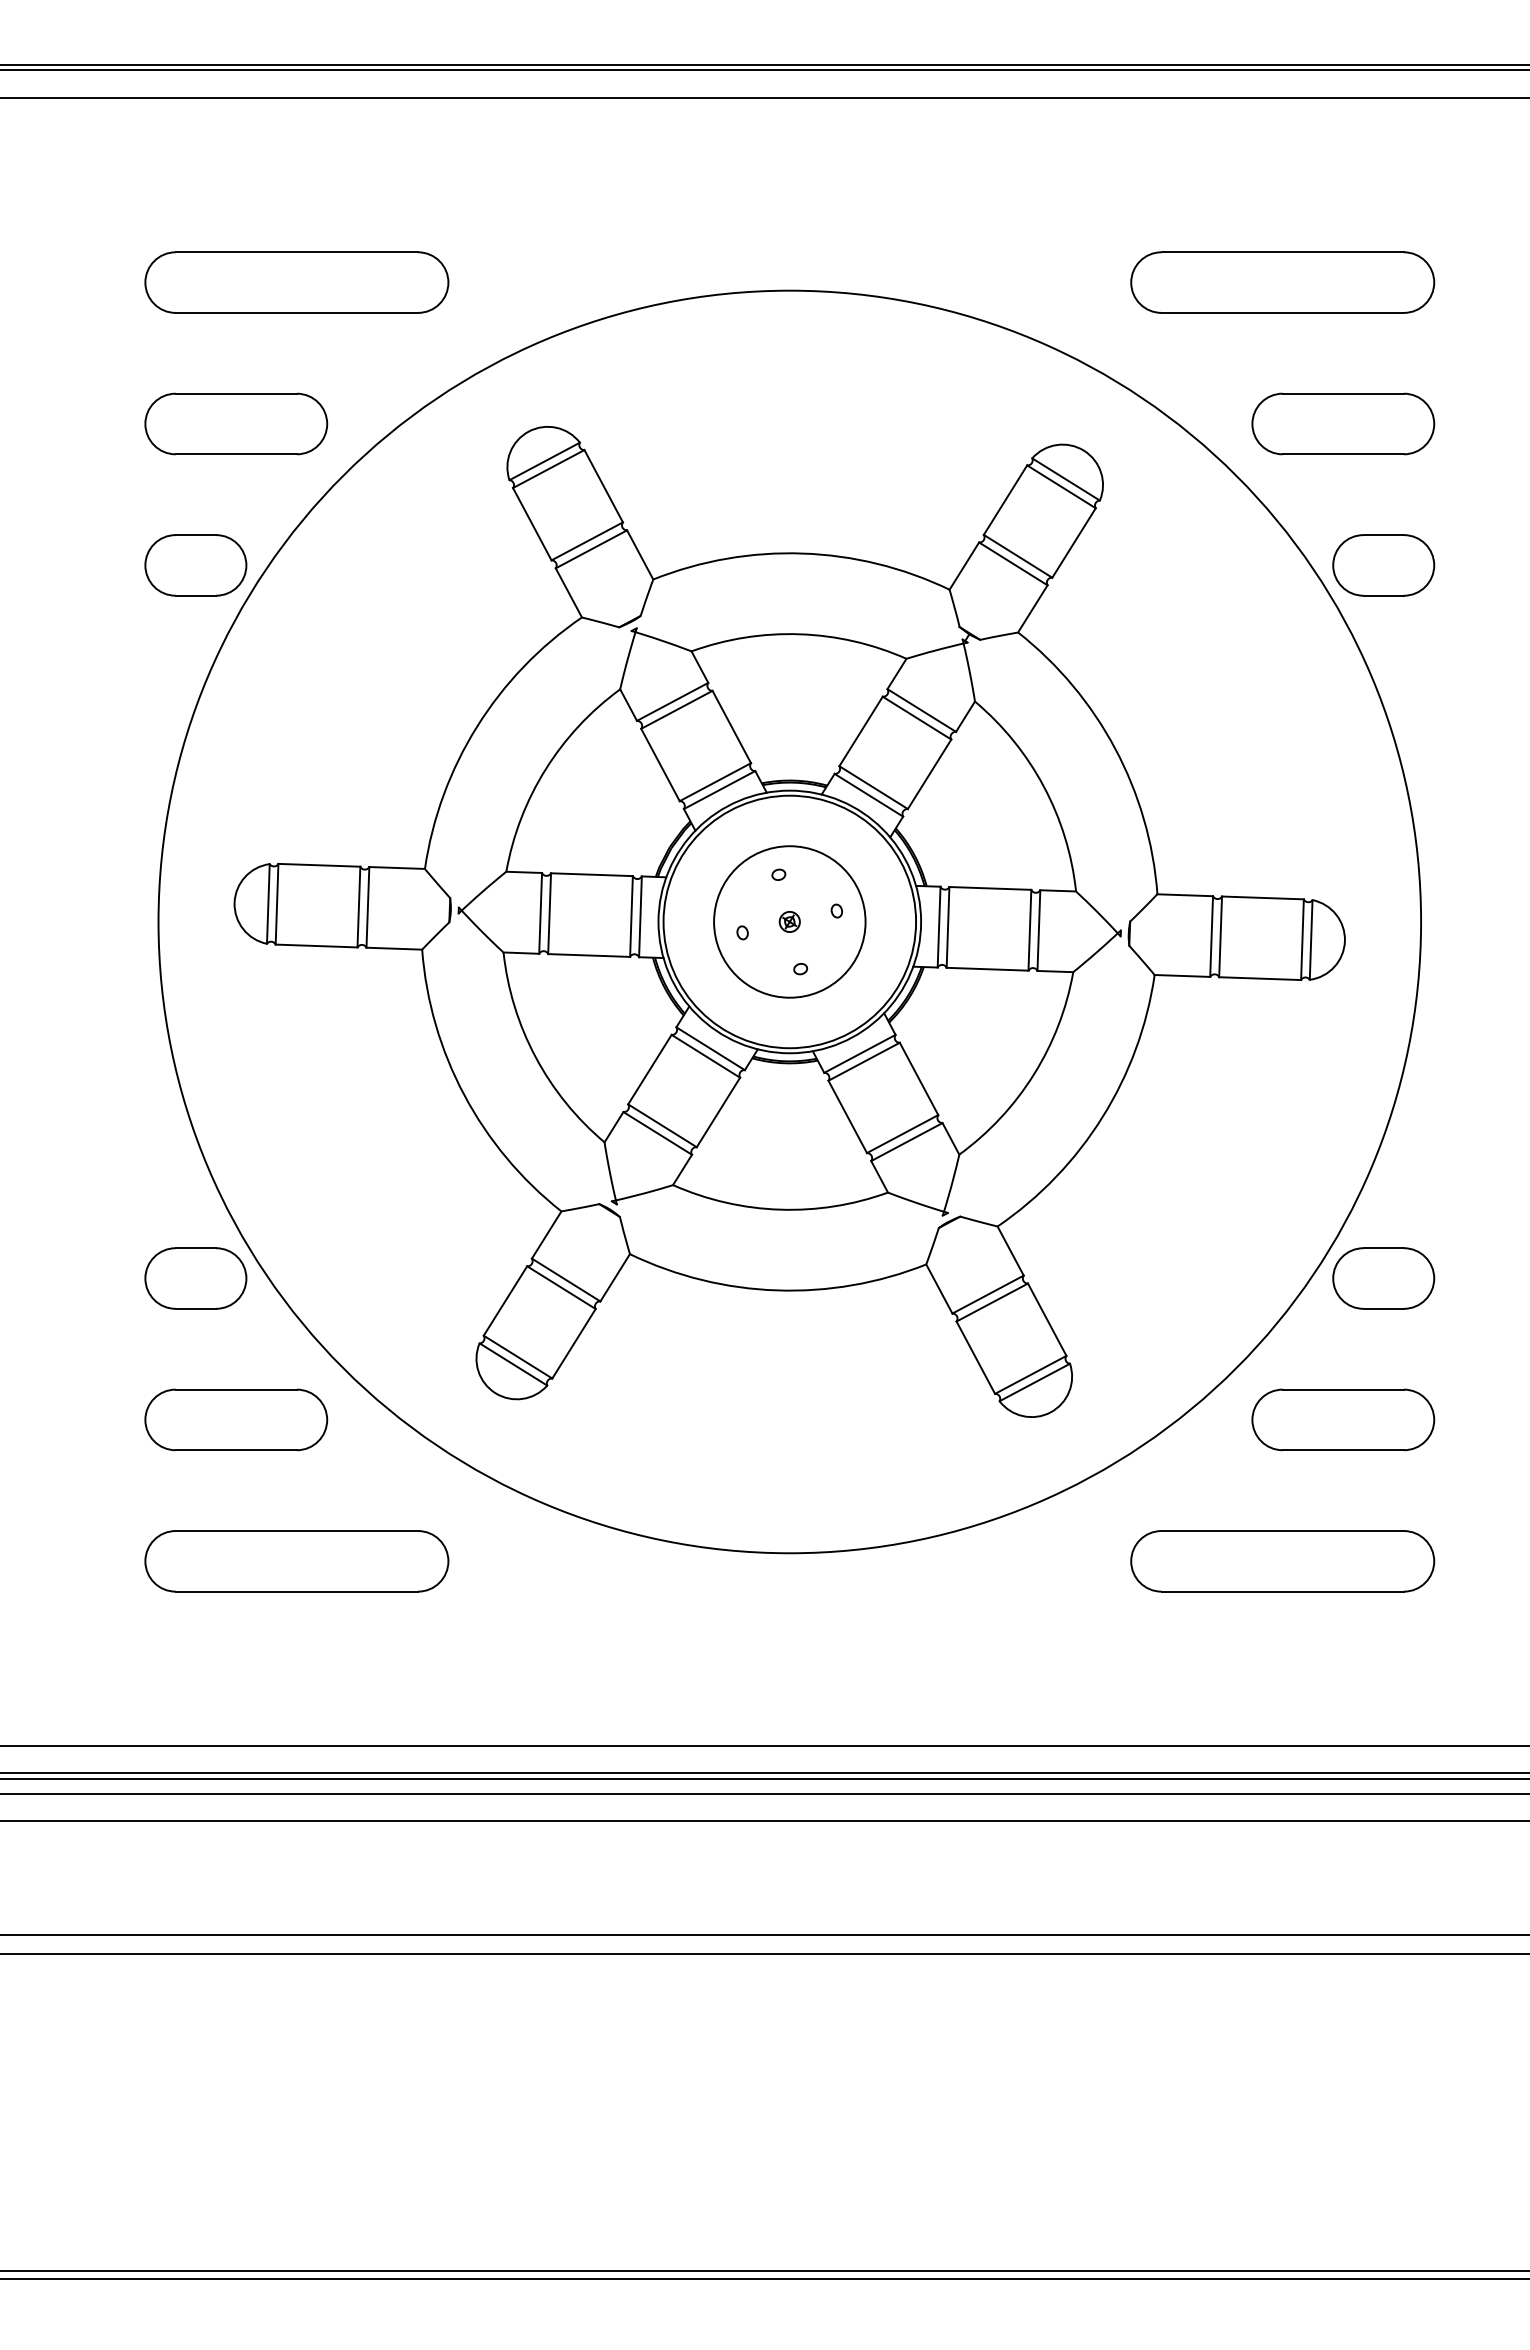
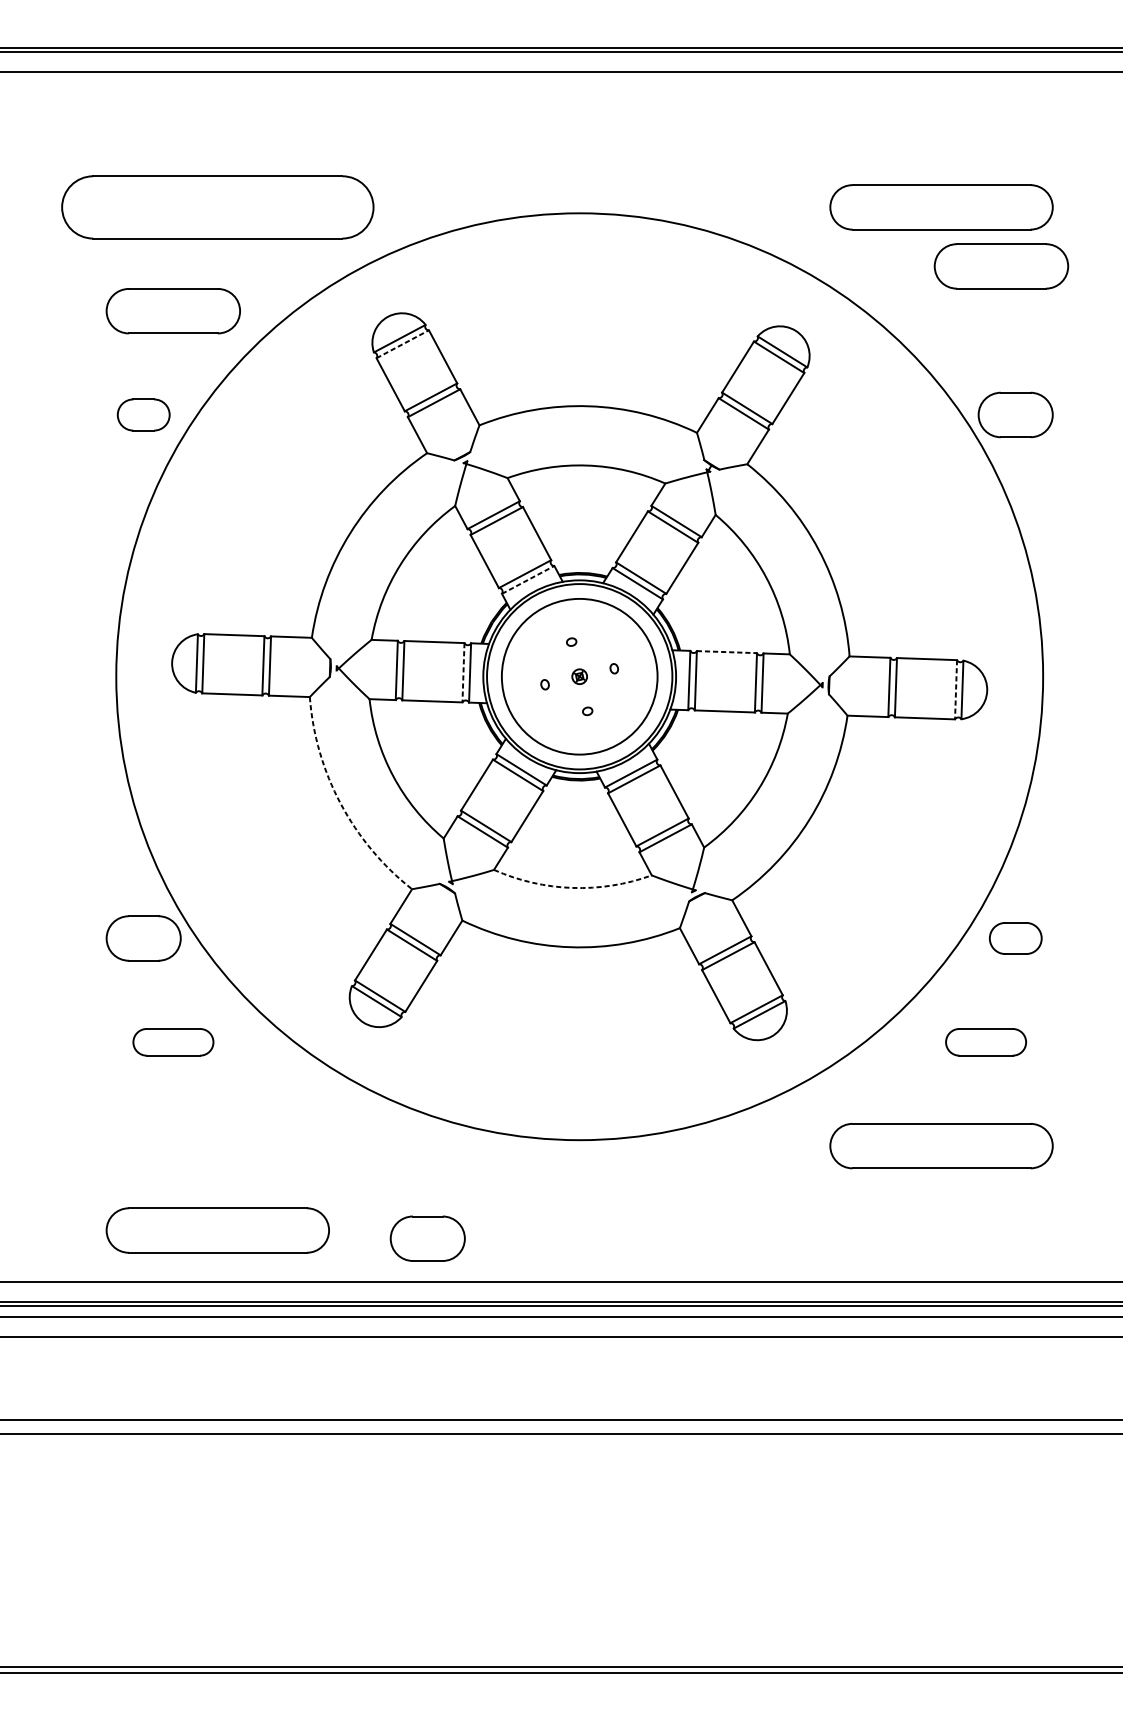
part: (296, 282) -> (217, 207), size x1.4
part: (1343, 423) -> (1001, 266), moved
line: (549, 468) -> (403, 343), solid -> dashed
part: (195, 565) -> (143, 415), size x0.7
line: (720, 789) -> (528, 579), solid -> dashed
line: (990, 888) -> (727, 652), solid -> dashed
line: (631, 917) -> (463, 673), solid -> dashed
circle: (789, 921) -> (579, 676), size x1.4
line: (1302, 940) -> (956, 690), solid -> dashed
arc: (464, 1095) -> (340, 804), solid -> dashed
arc: (779, 1209) -> (572, 887), solid -> dashed
part: (1383, 1278) -> (1015, 938), size x0.7
part: (236, 1419) -> (173, 1041), size x0.6
part: (1343, 1419) -> (986, 1041), size x0.6
part: (296, 1561) -> (217, 1230), moved
part: (582, 1687) -> (427, 1238), added

